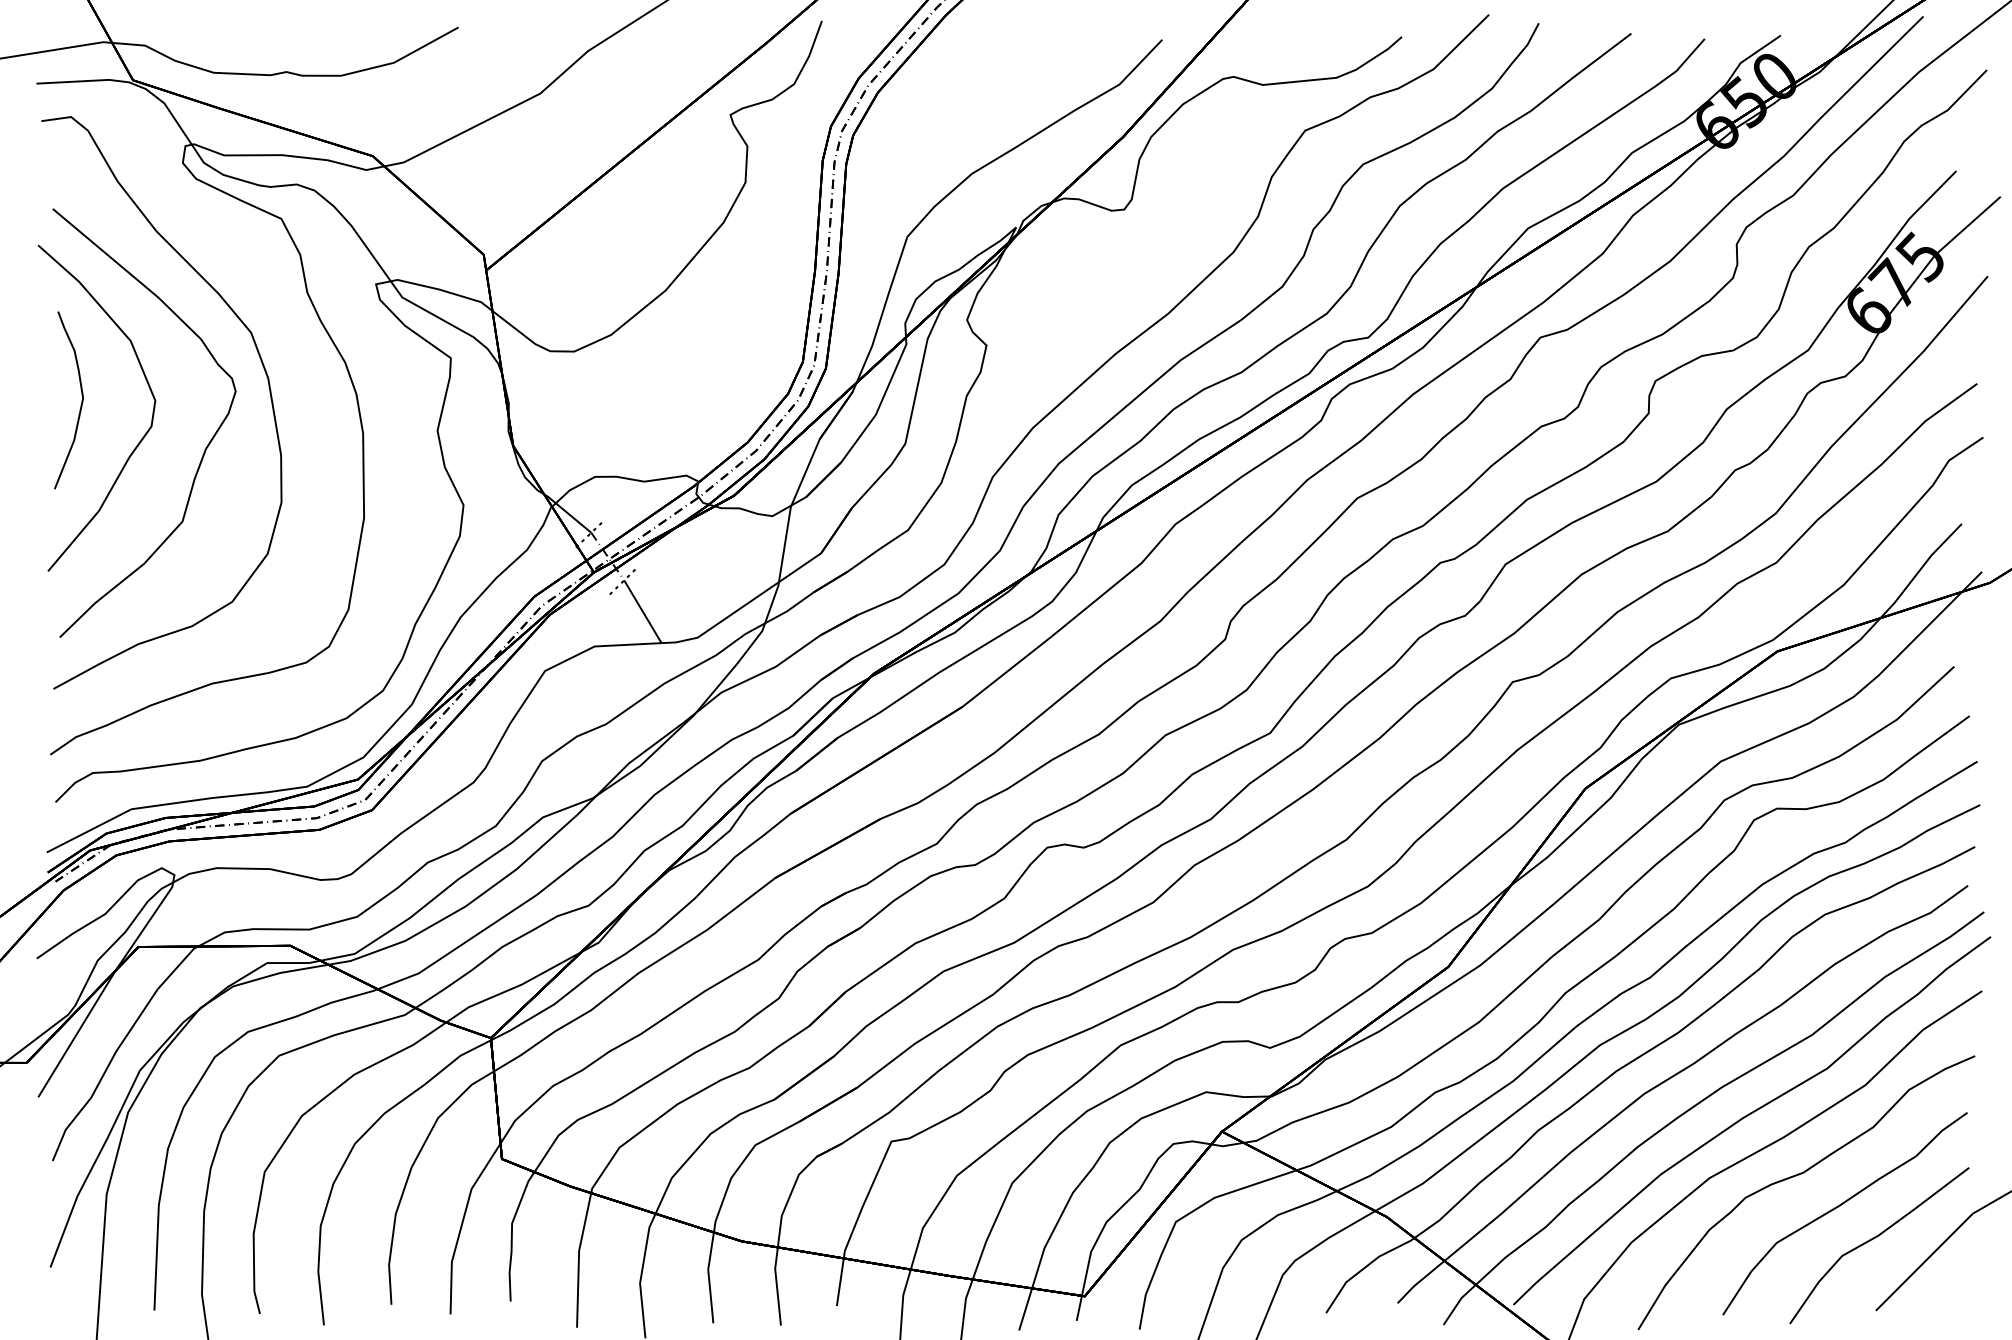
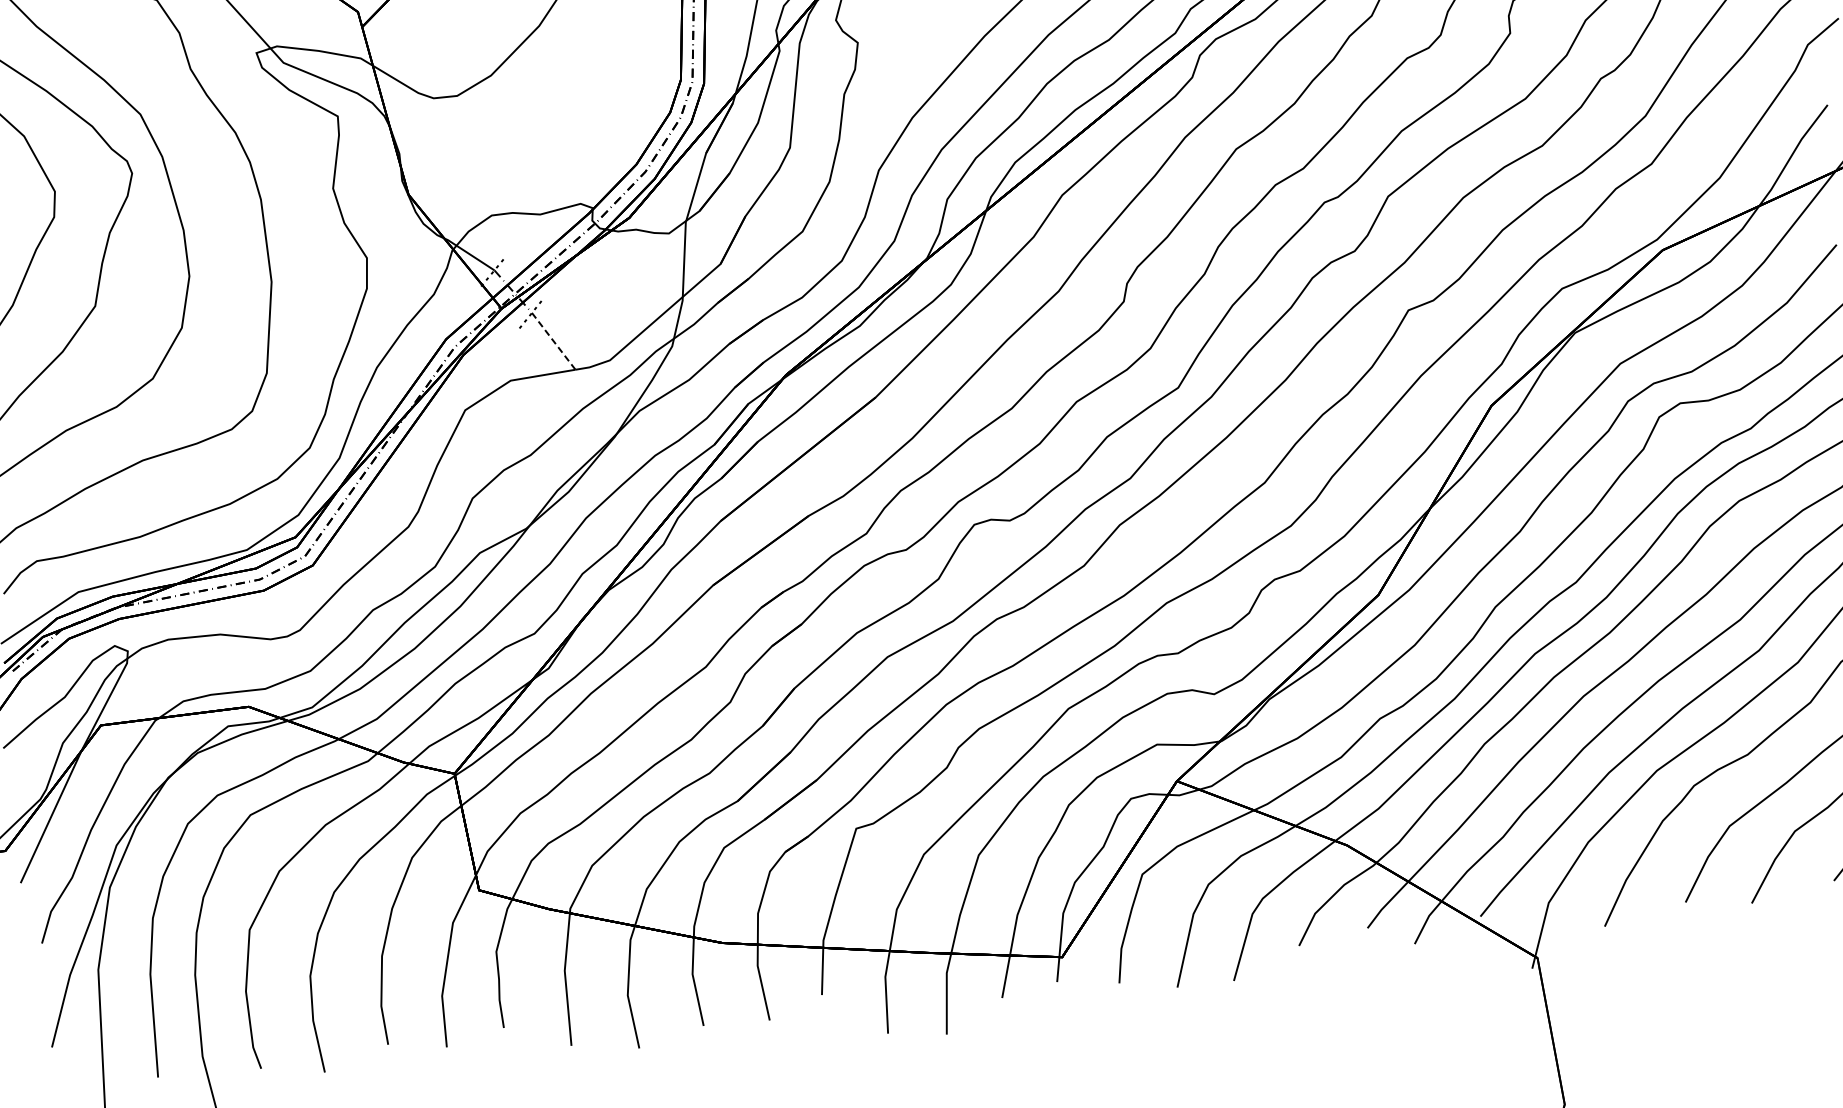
line: (643, 612) -> (554, 341), solid -> dashed

